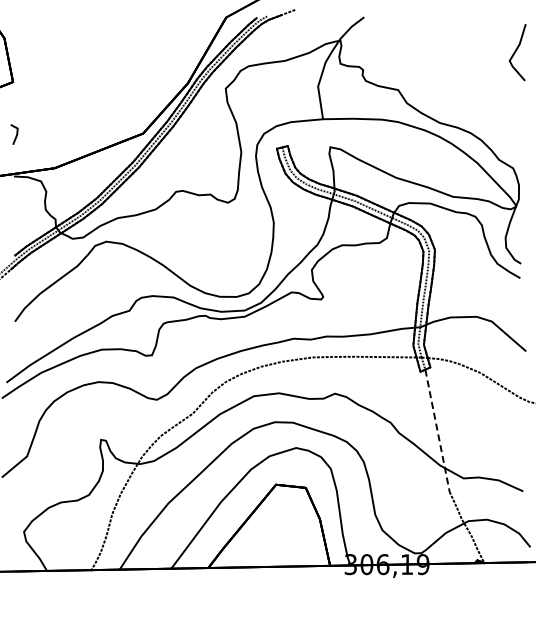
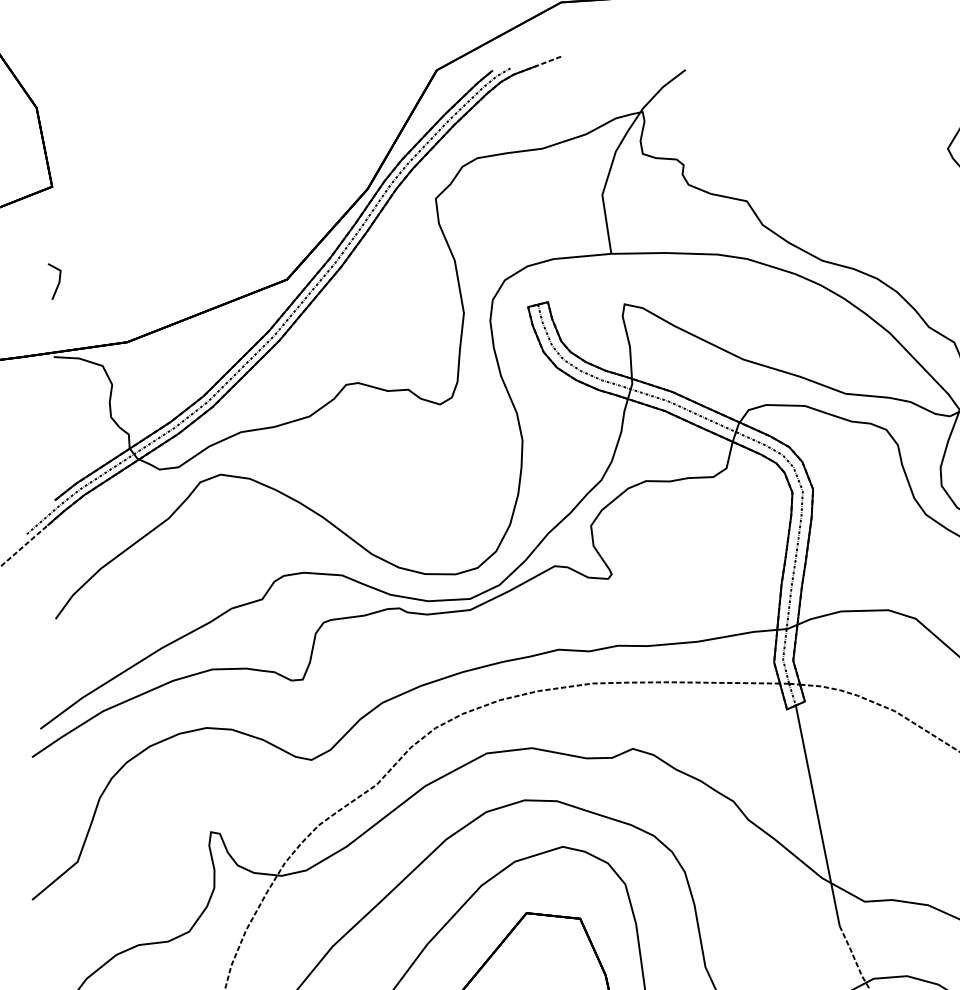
line: (437, 431) -> (817, 817), dashed -> solid

